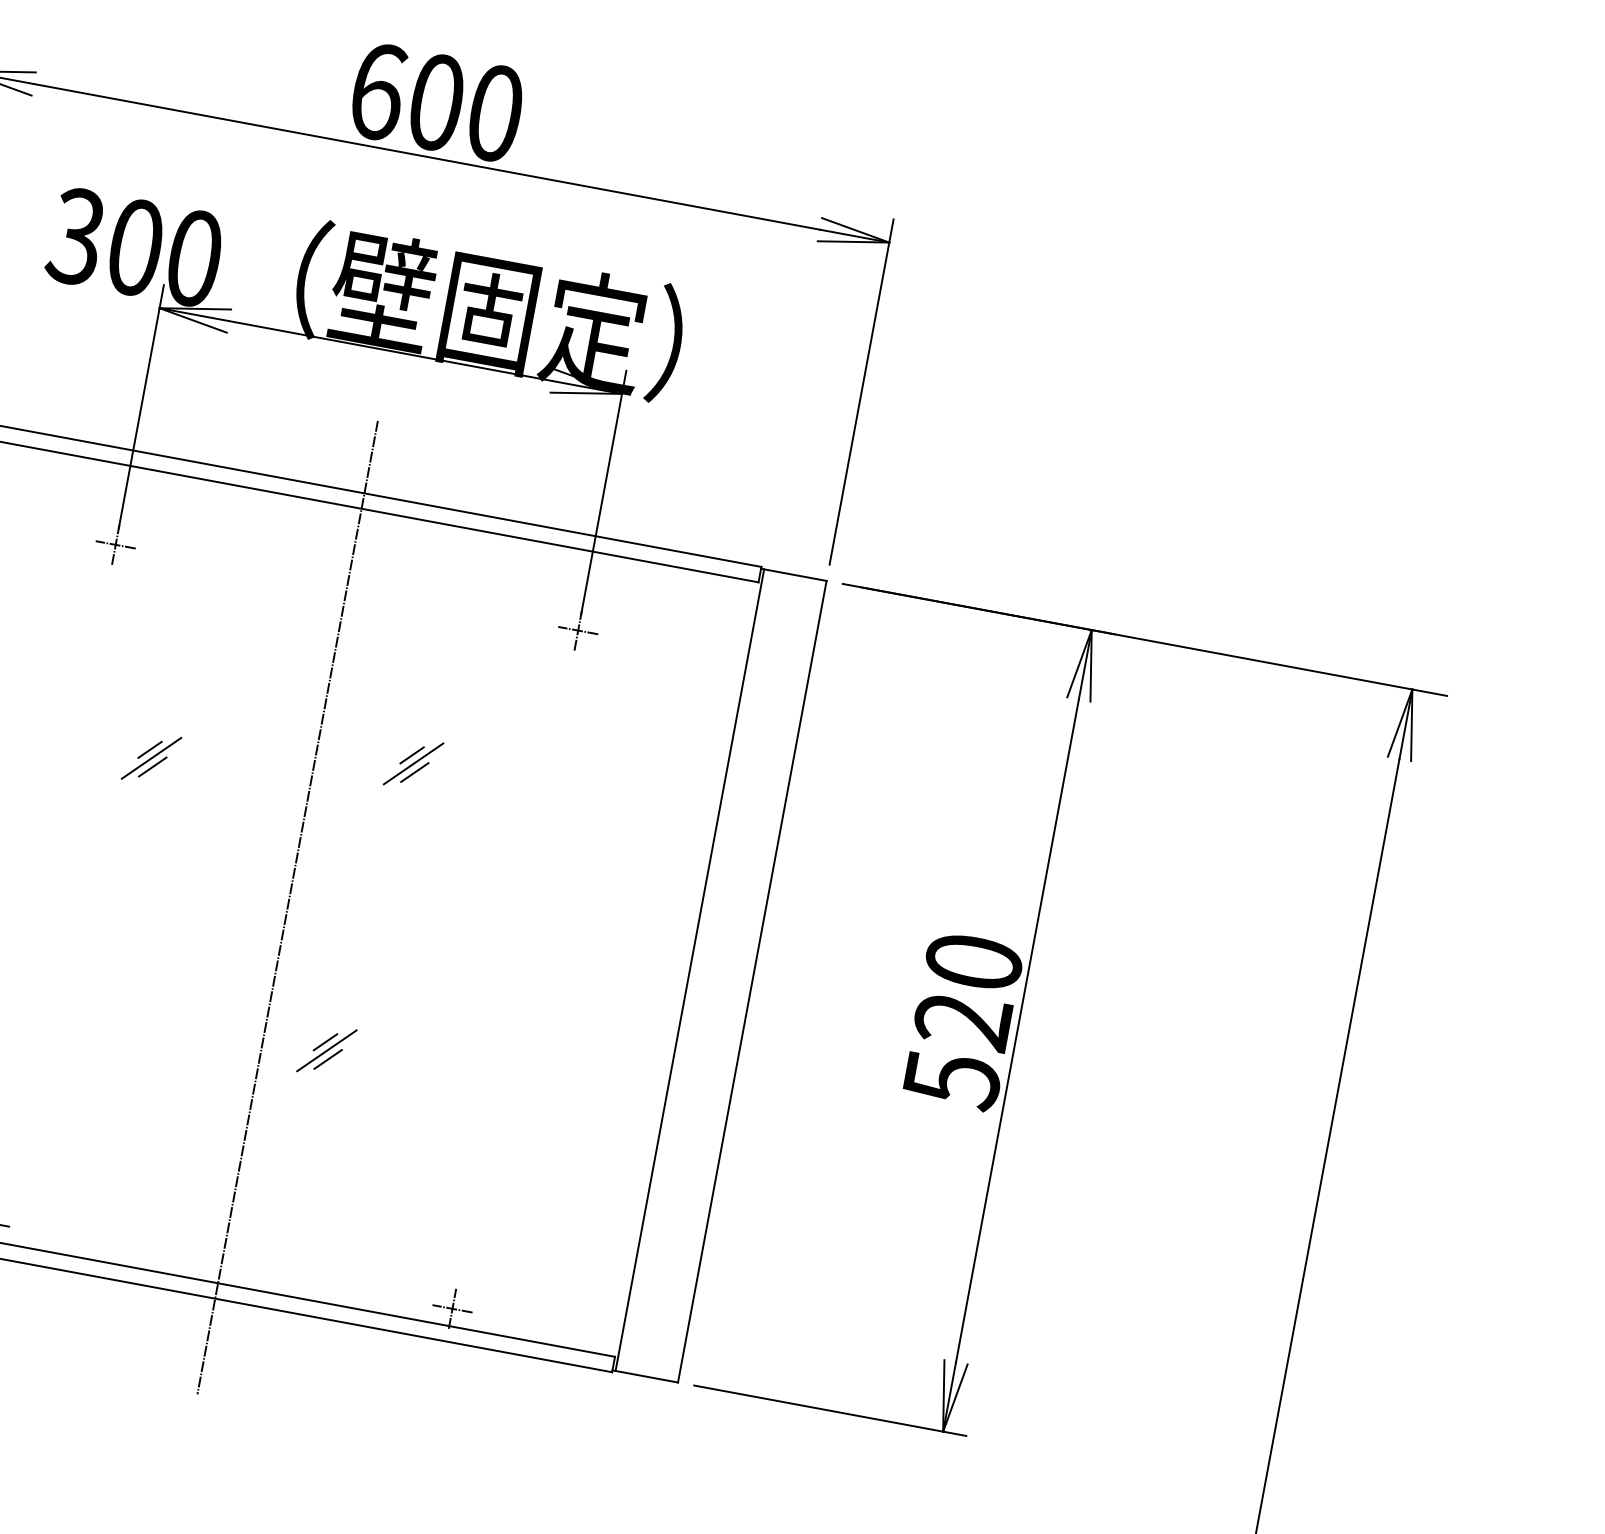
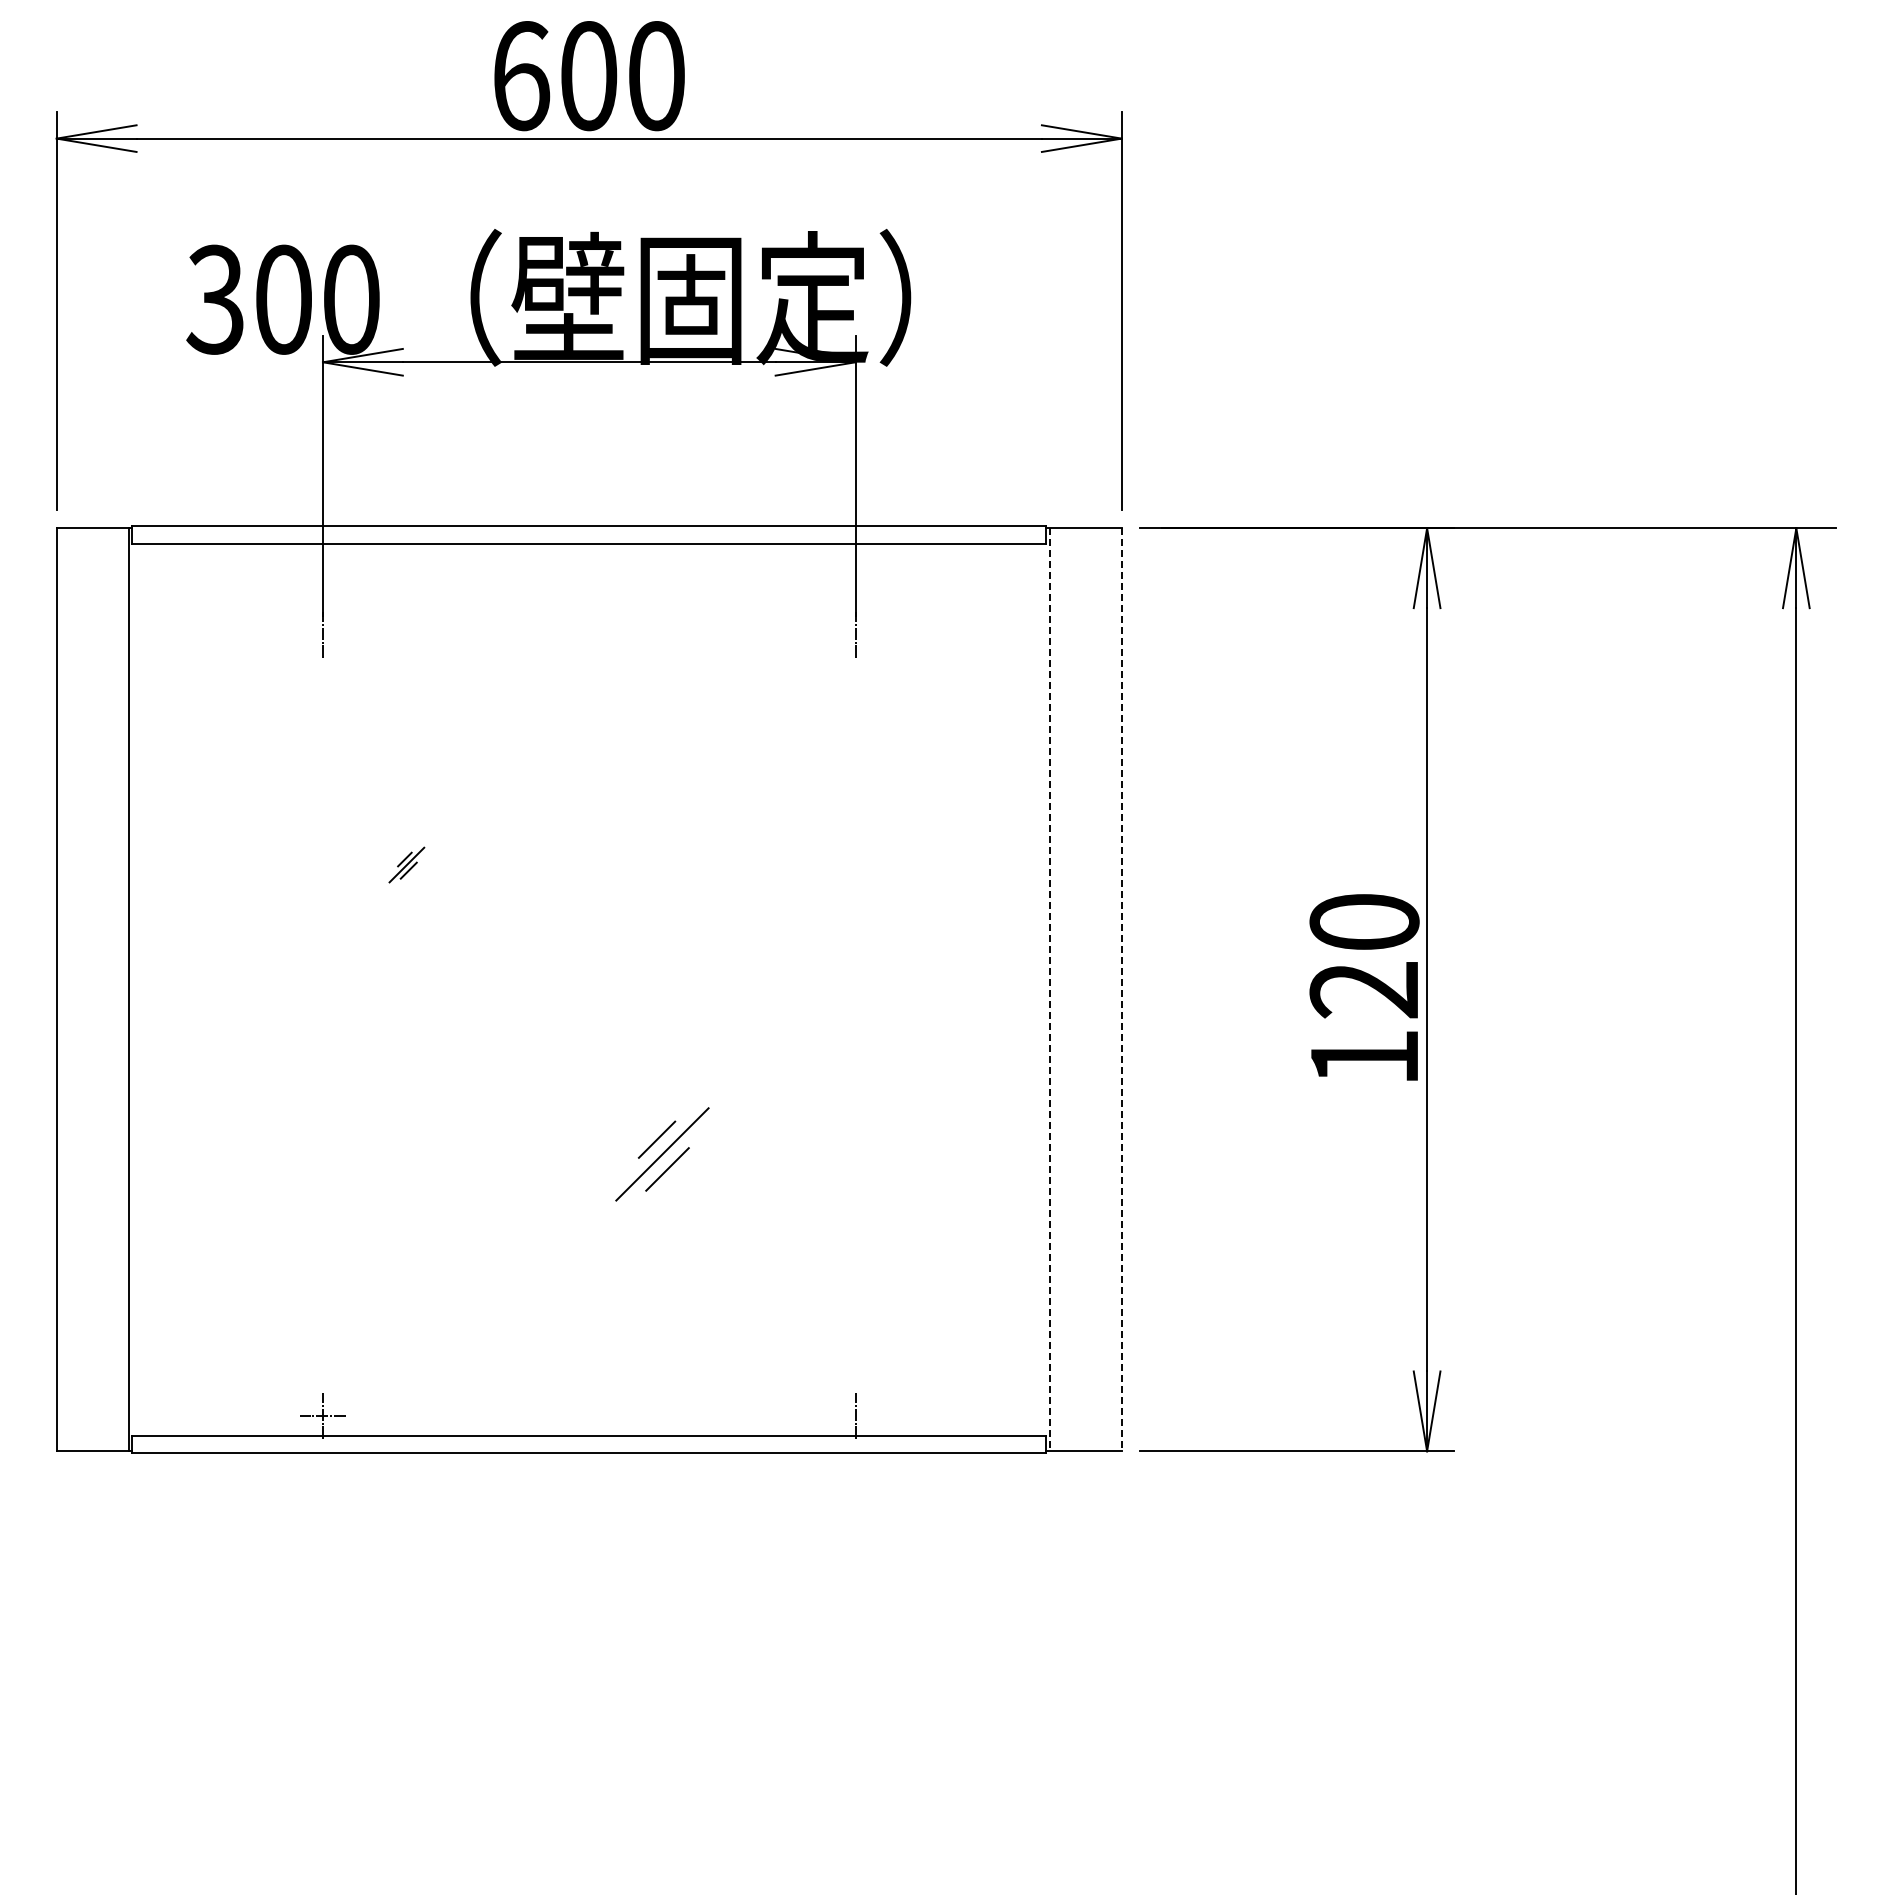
line: (115, 544) -> (322, 634), removed
line: (578, 630) -> (855, 634), removed
line: (412, 754) -> (696, 807), removed
part: (151, 757) -> (406, 864), size x0.6
line: (413, 764) -> (699, 817), removed
line: (414, 772) -> (702, 826), removed
line: (288, 907) -> (589, 1002), removed
line: (689, 969) -> (1049, 989), solid -> dashed
line: (752, 981) -> (1121, 989), solid -> dashed
part: (326, 1050) -> (662, 1154), size x1.6
text: (952, 1080) -> (1365, 1058), 520 -> 120
line: (452, 1308) -> (855, 1415), removed

